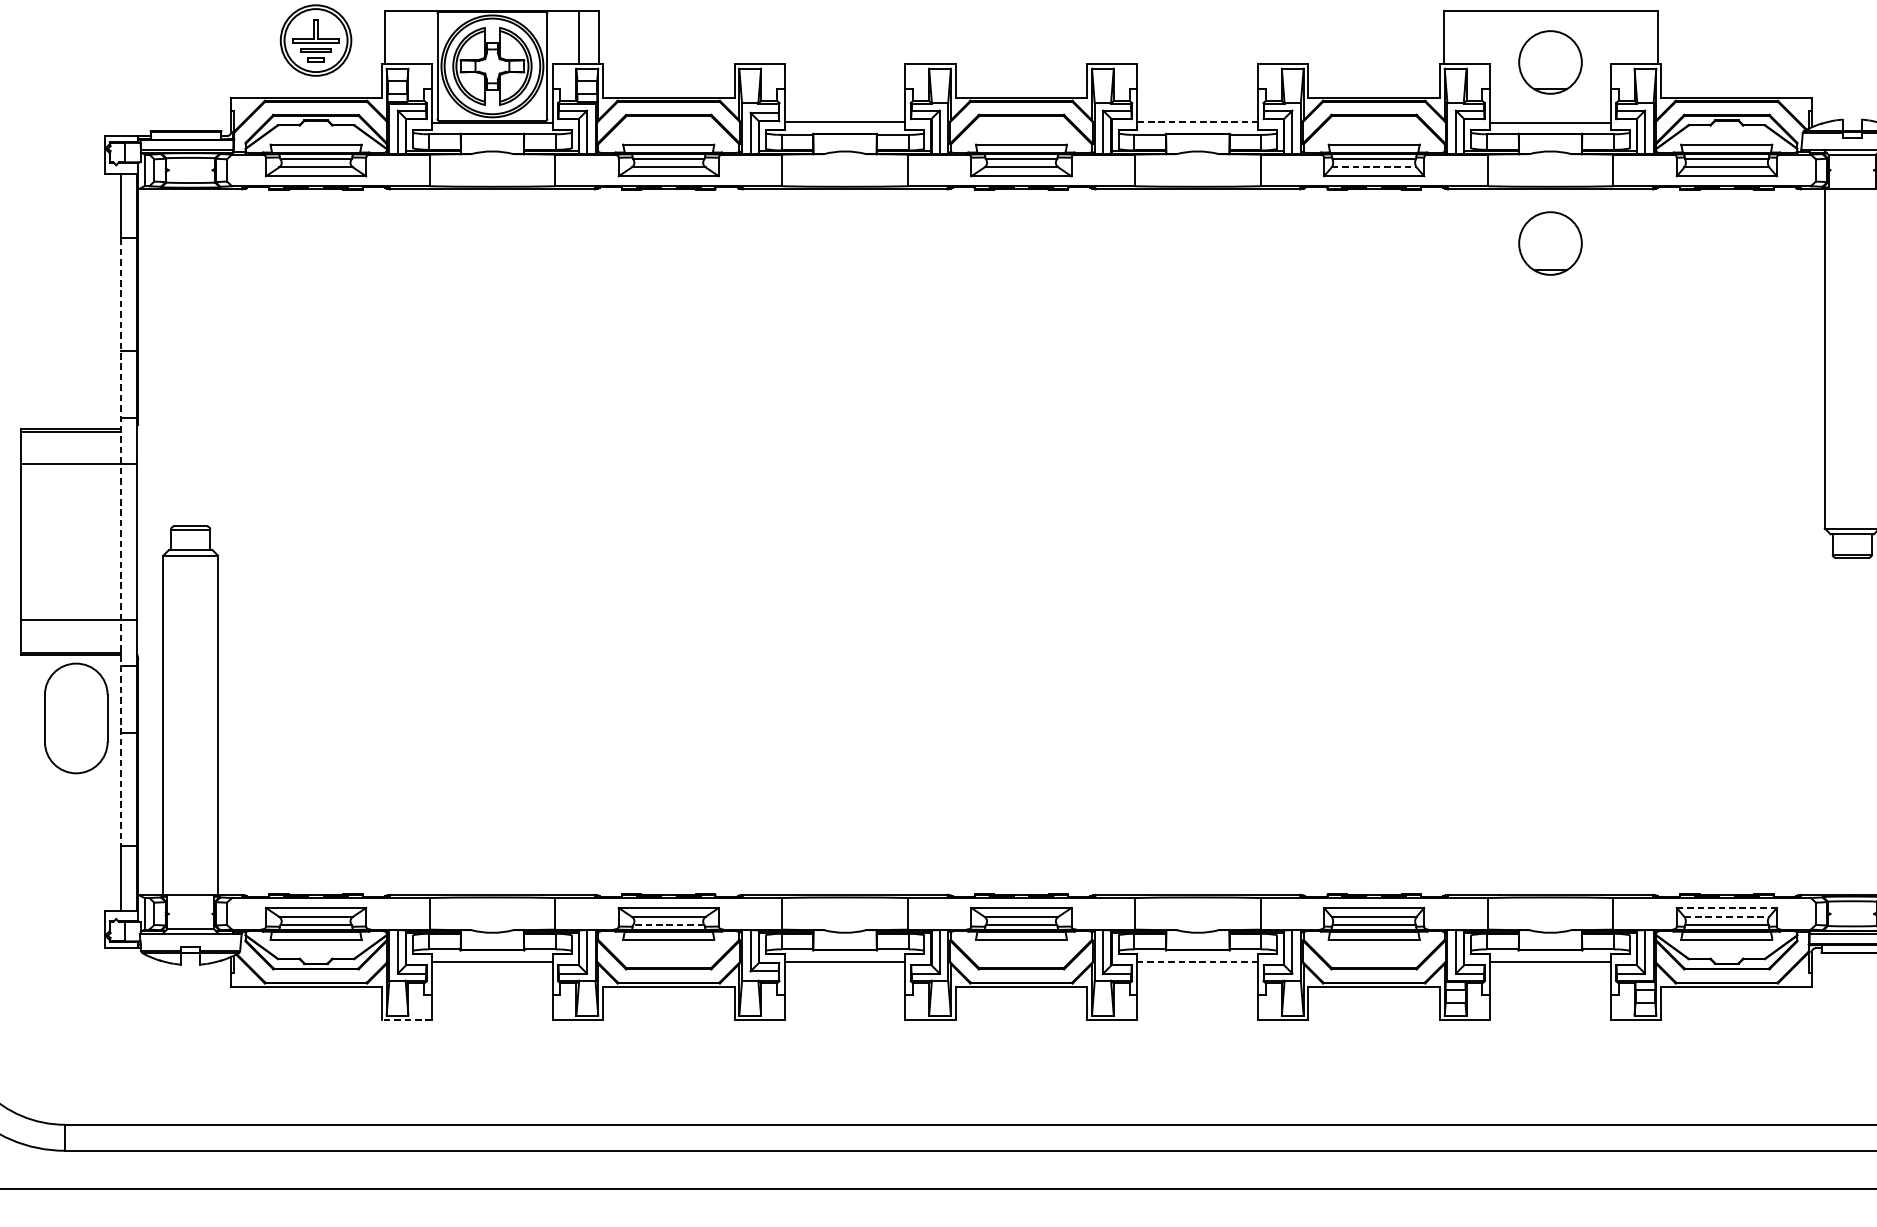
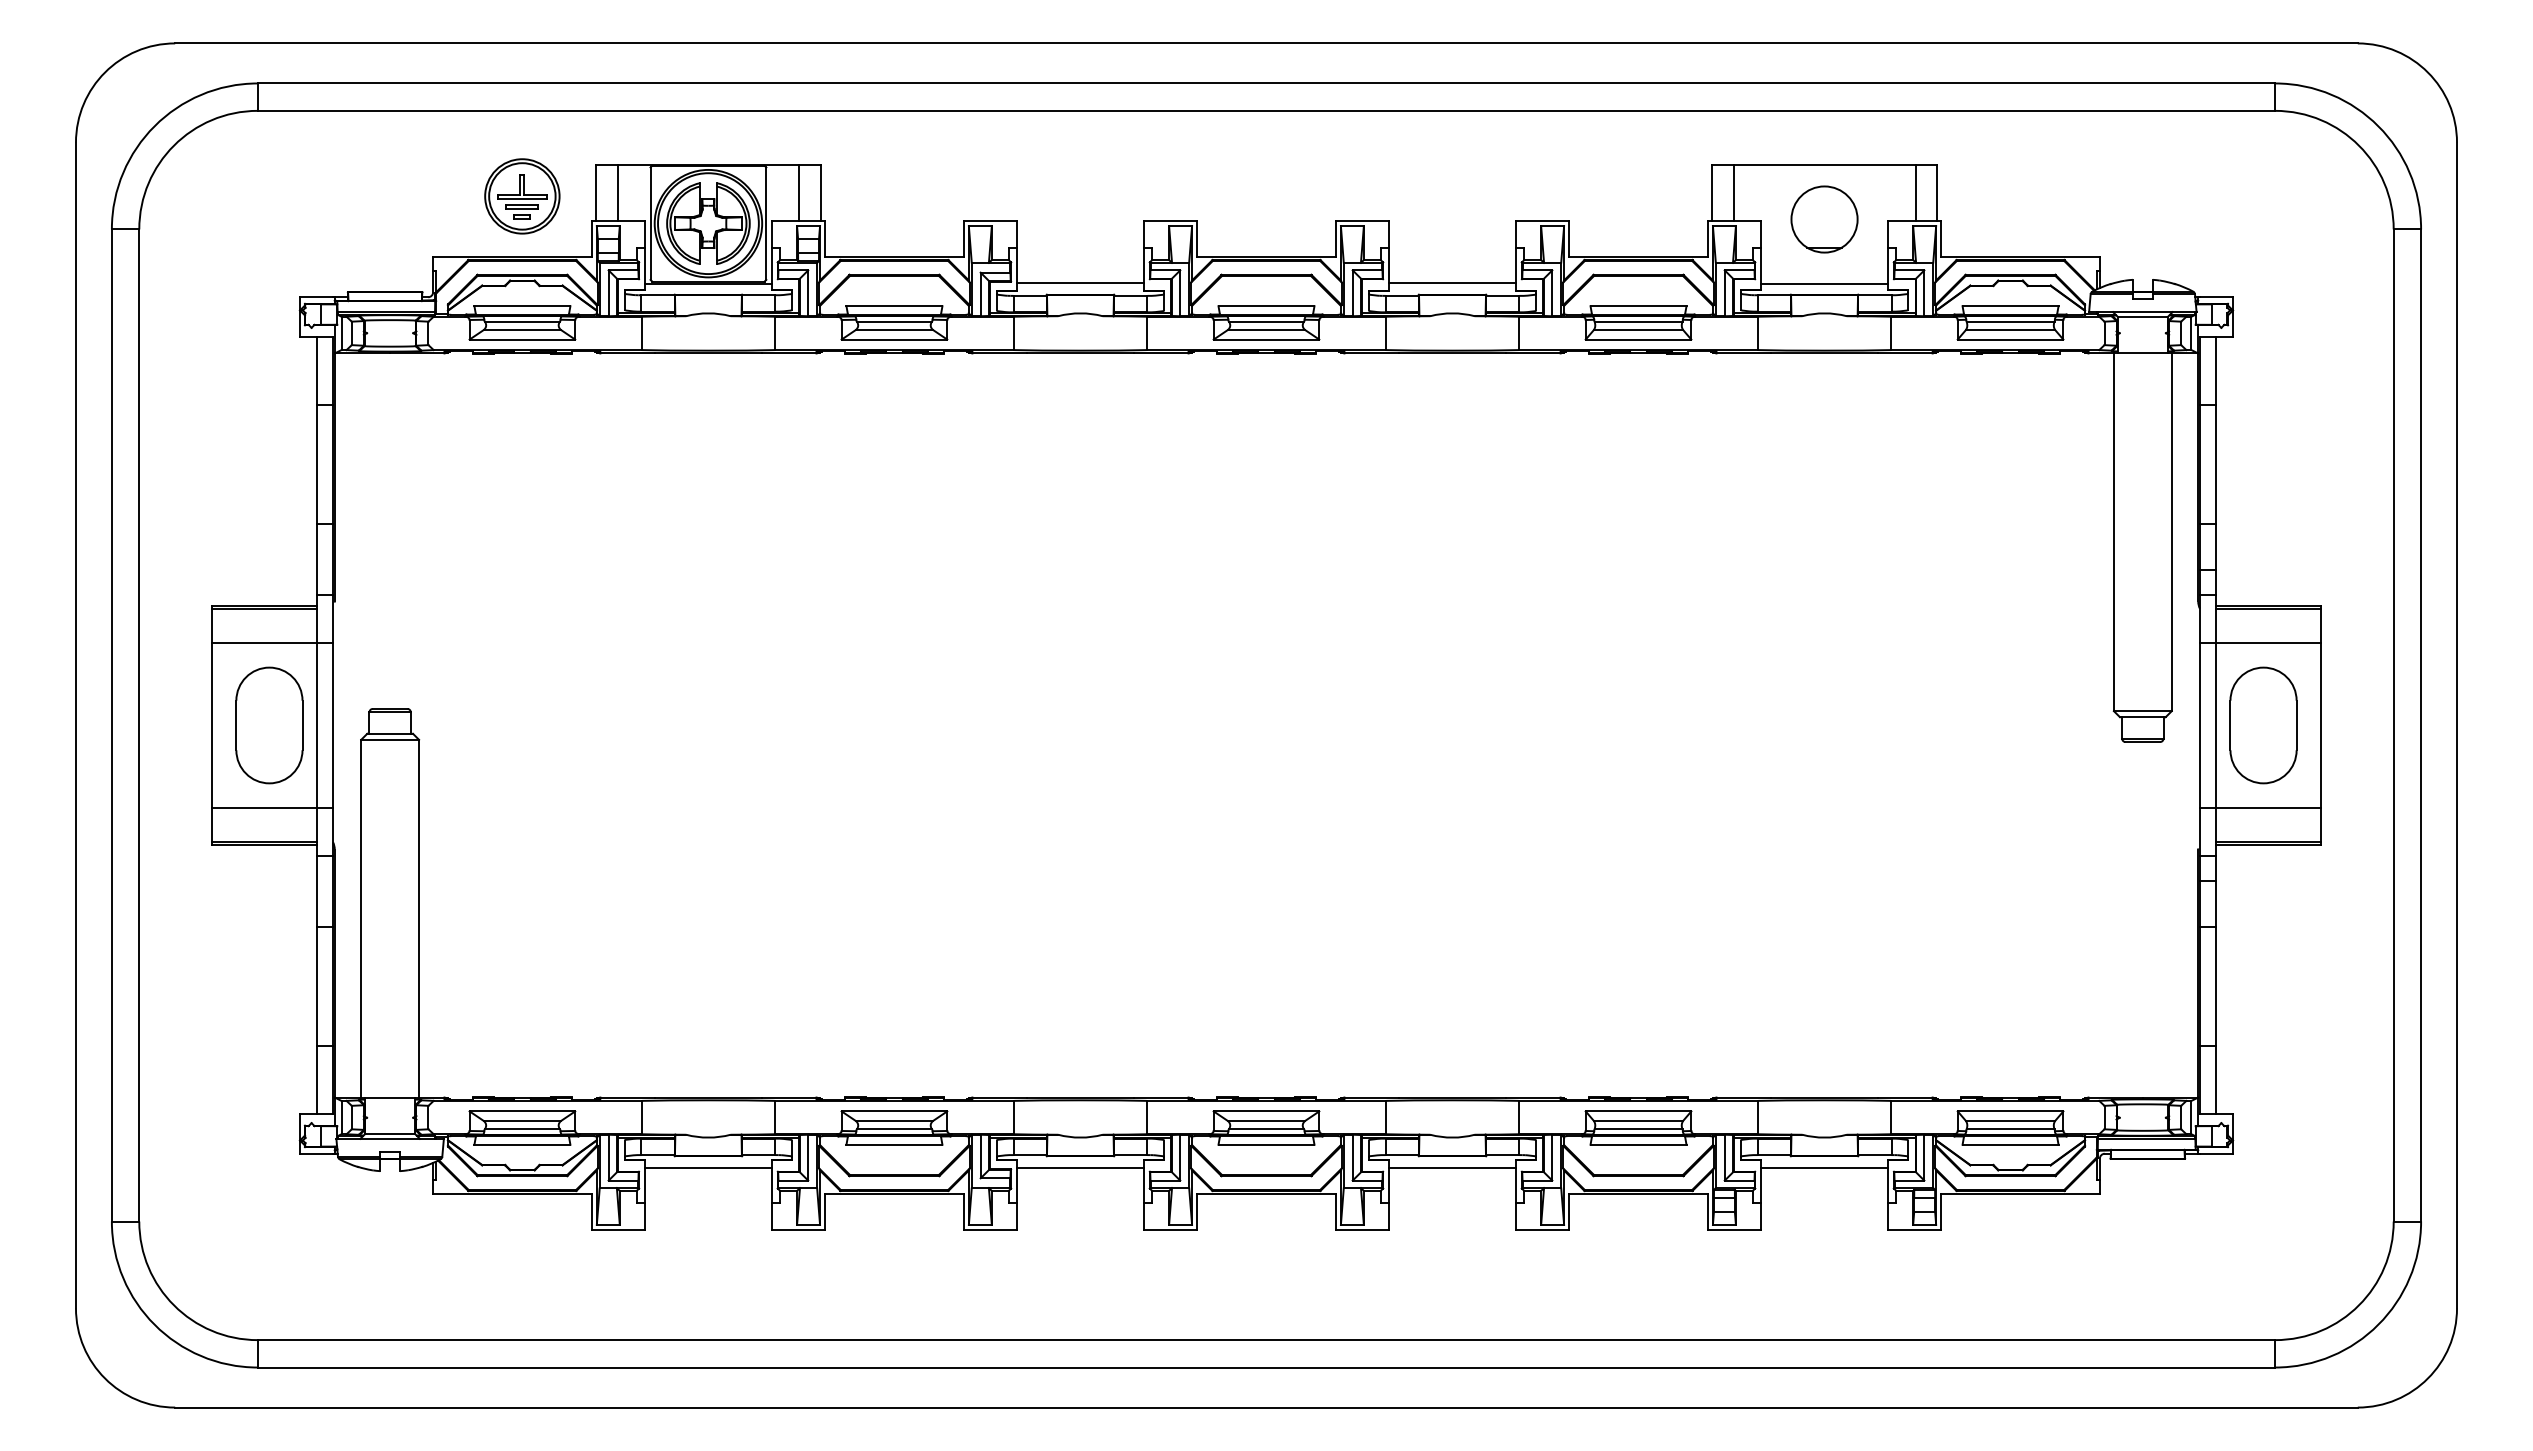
line: (406, 37) -> (617, 193), added
line: (1464, 37) -> (1733, 193), added
line: (1636, 37) -> (1915, 193), added
line: (1197, 122) -> (1452, 282), dashed -> solid
line: (1374, 167) -> (1638, 330), dashed -> solid
part: (1550, 243) -> (1824, 410), removed
line: (120, 542) -> (316, 725), dashed -> solid
part: (76, 718) -> (269, 725), moved
line: (1726, 908) -> (2010, 1111), dashed -> solid
line: (1726, 916) -> (2010, 1120), dashed -> solid
line: (667, 925) -> (893, 1129), dashed -> solid
line: (1197, 962) -> (1452, 1168), dashed -> solid
line: (406, 1019) -> (617, 1229), dashed -> solid

